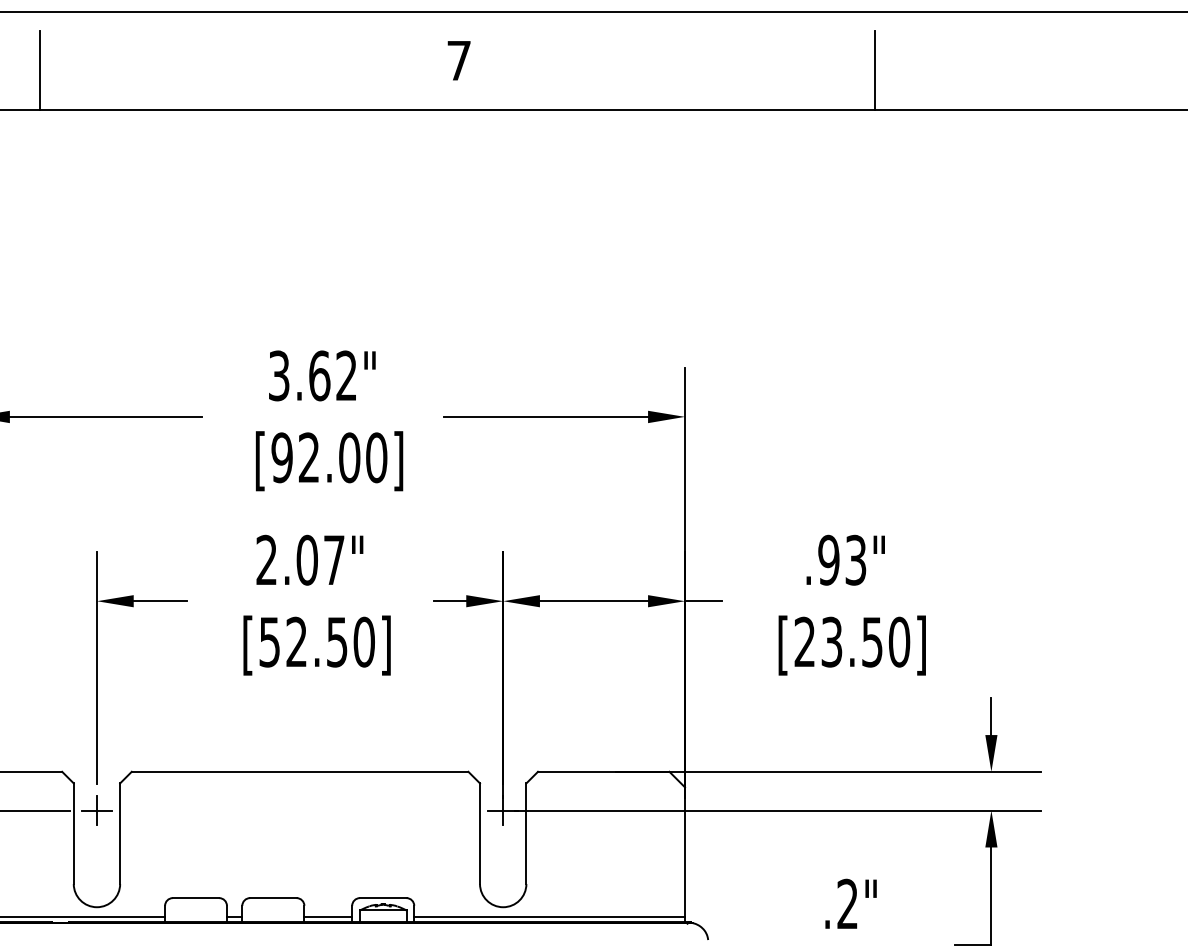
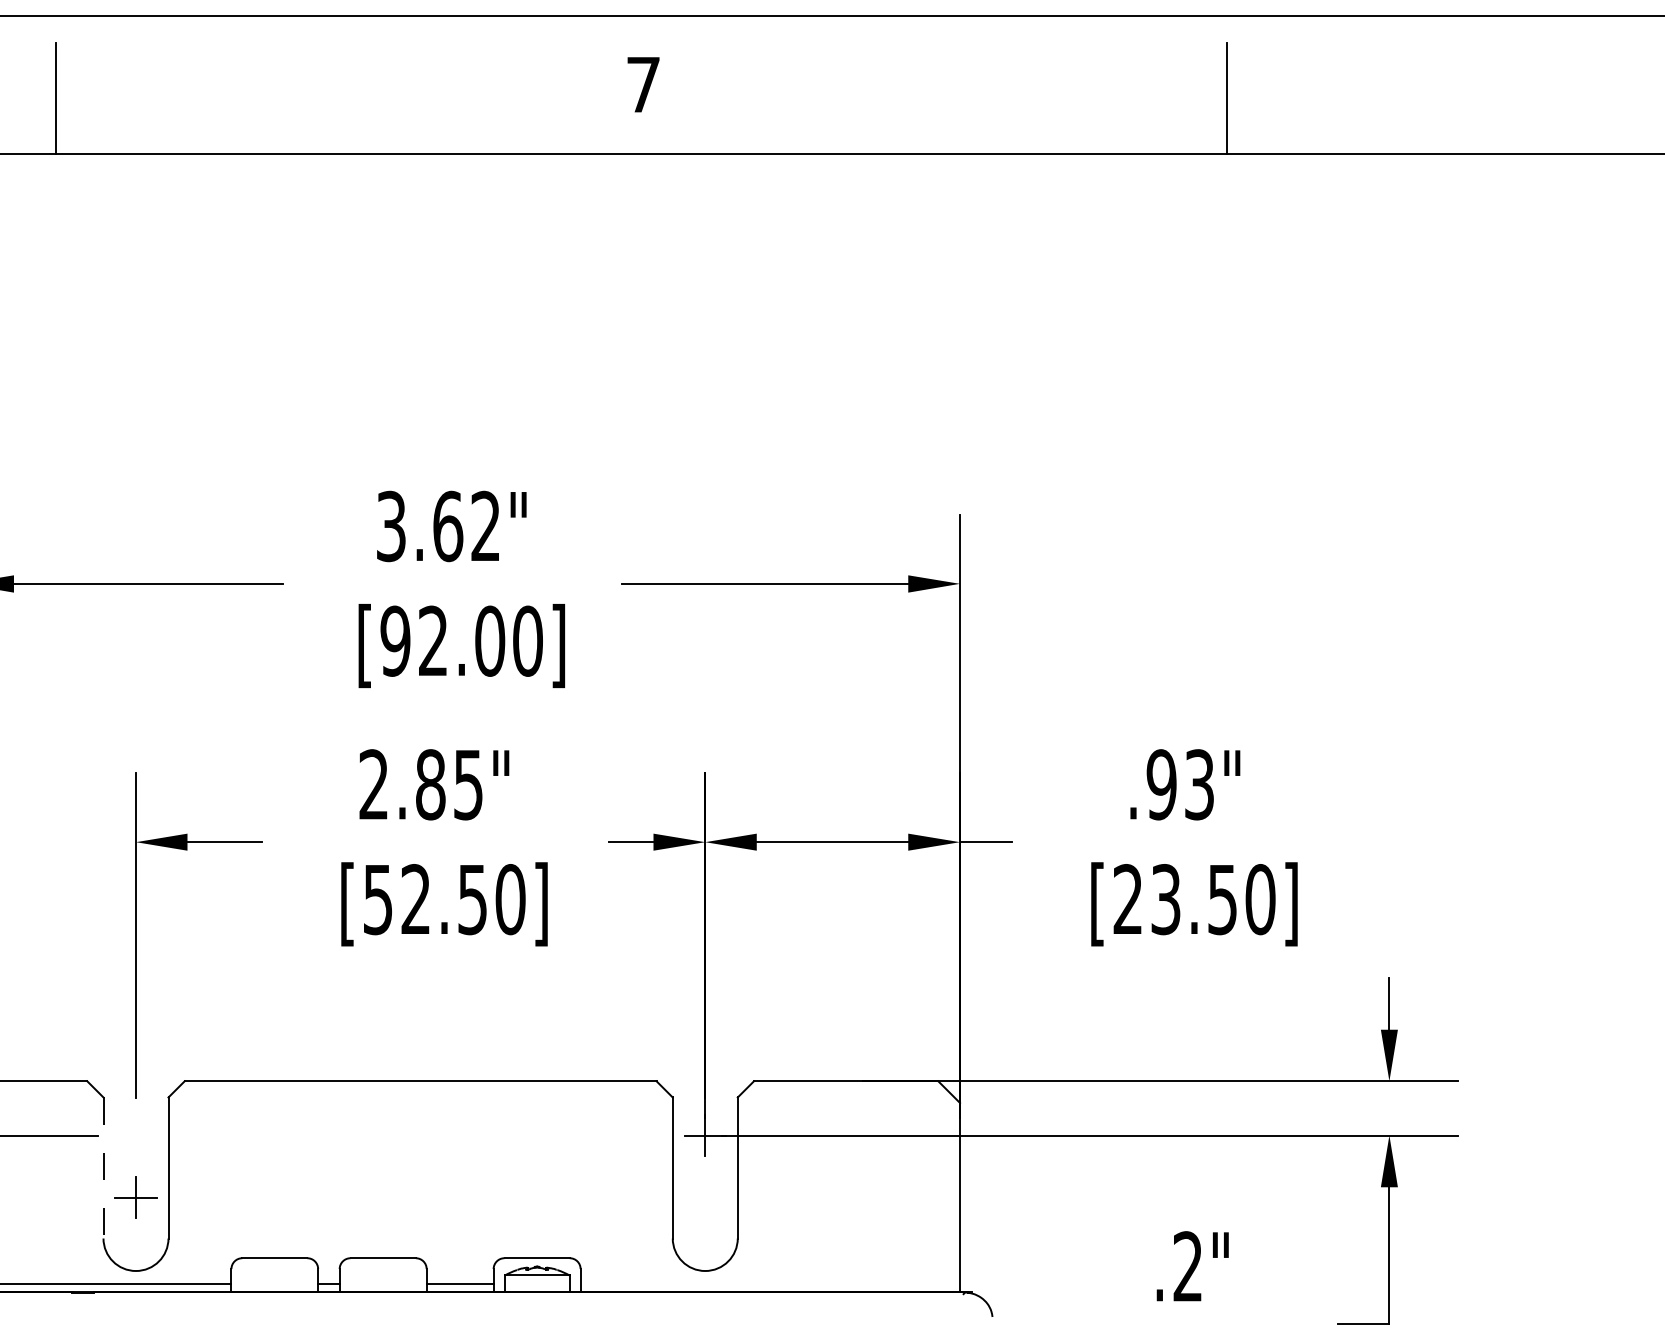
text: (319, 560) -> (448, 784), 2.07" -> 2.85"
part: (96, 810) -> (135, 1197), moved
line: (73, 834) -> (103, 1168), solid -> dashed
line: (549, 916) -> (770, 1284), removed

